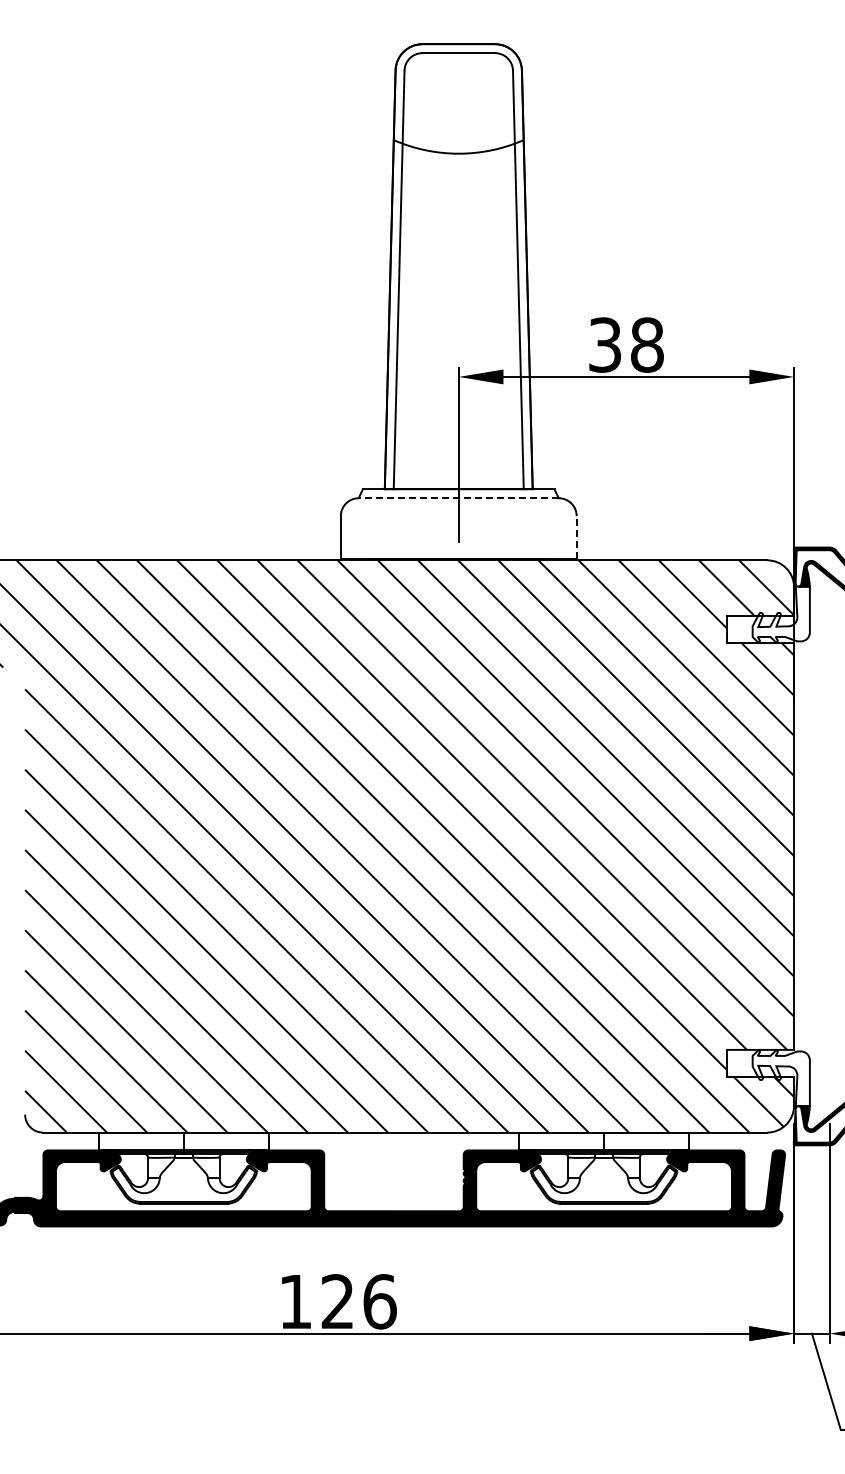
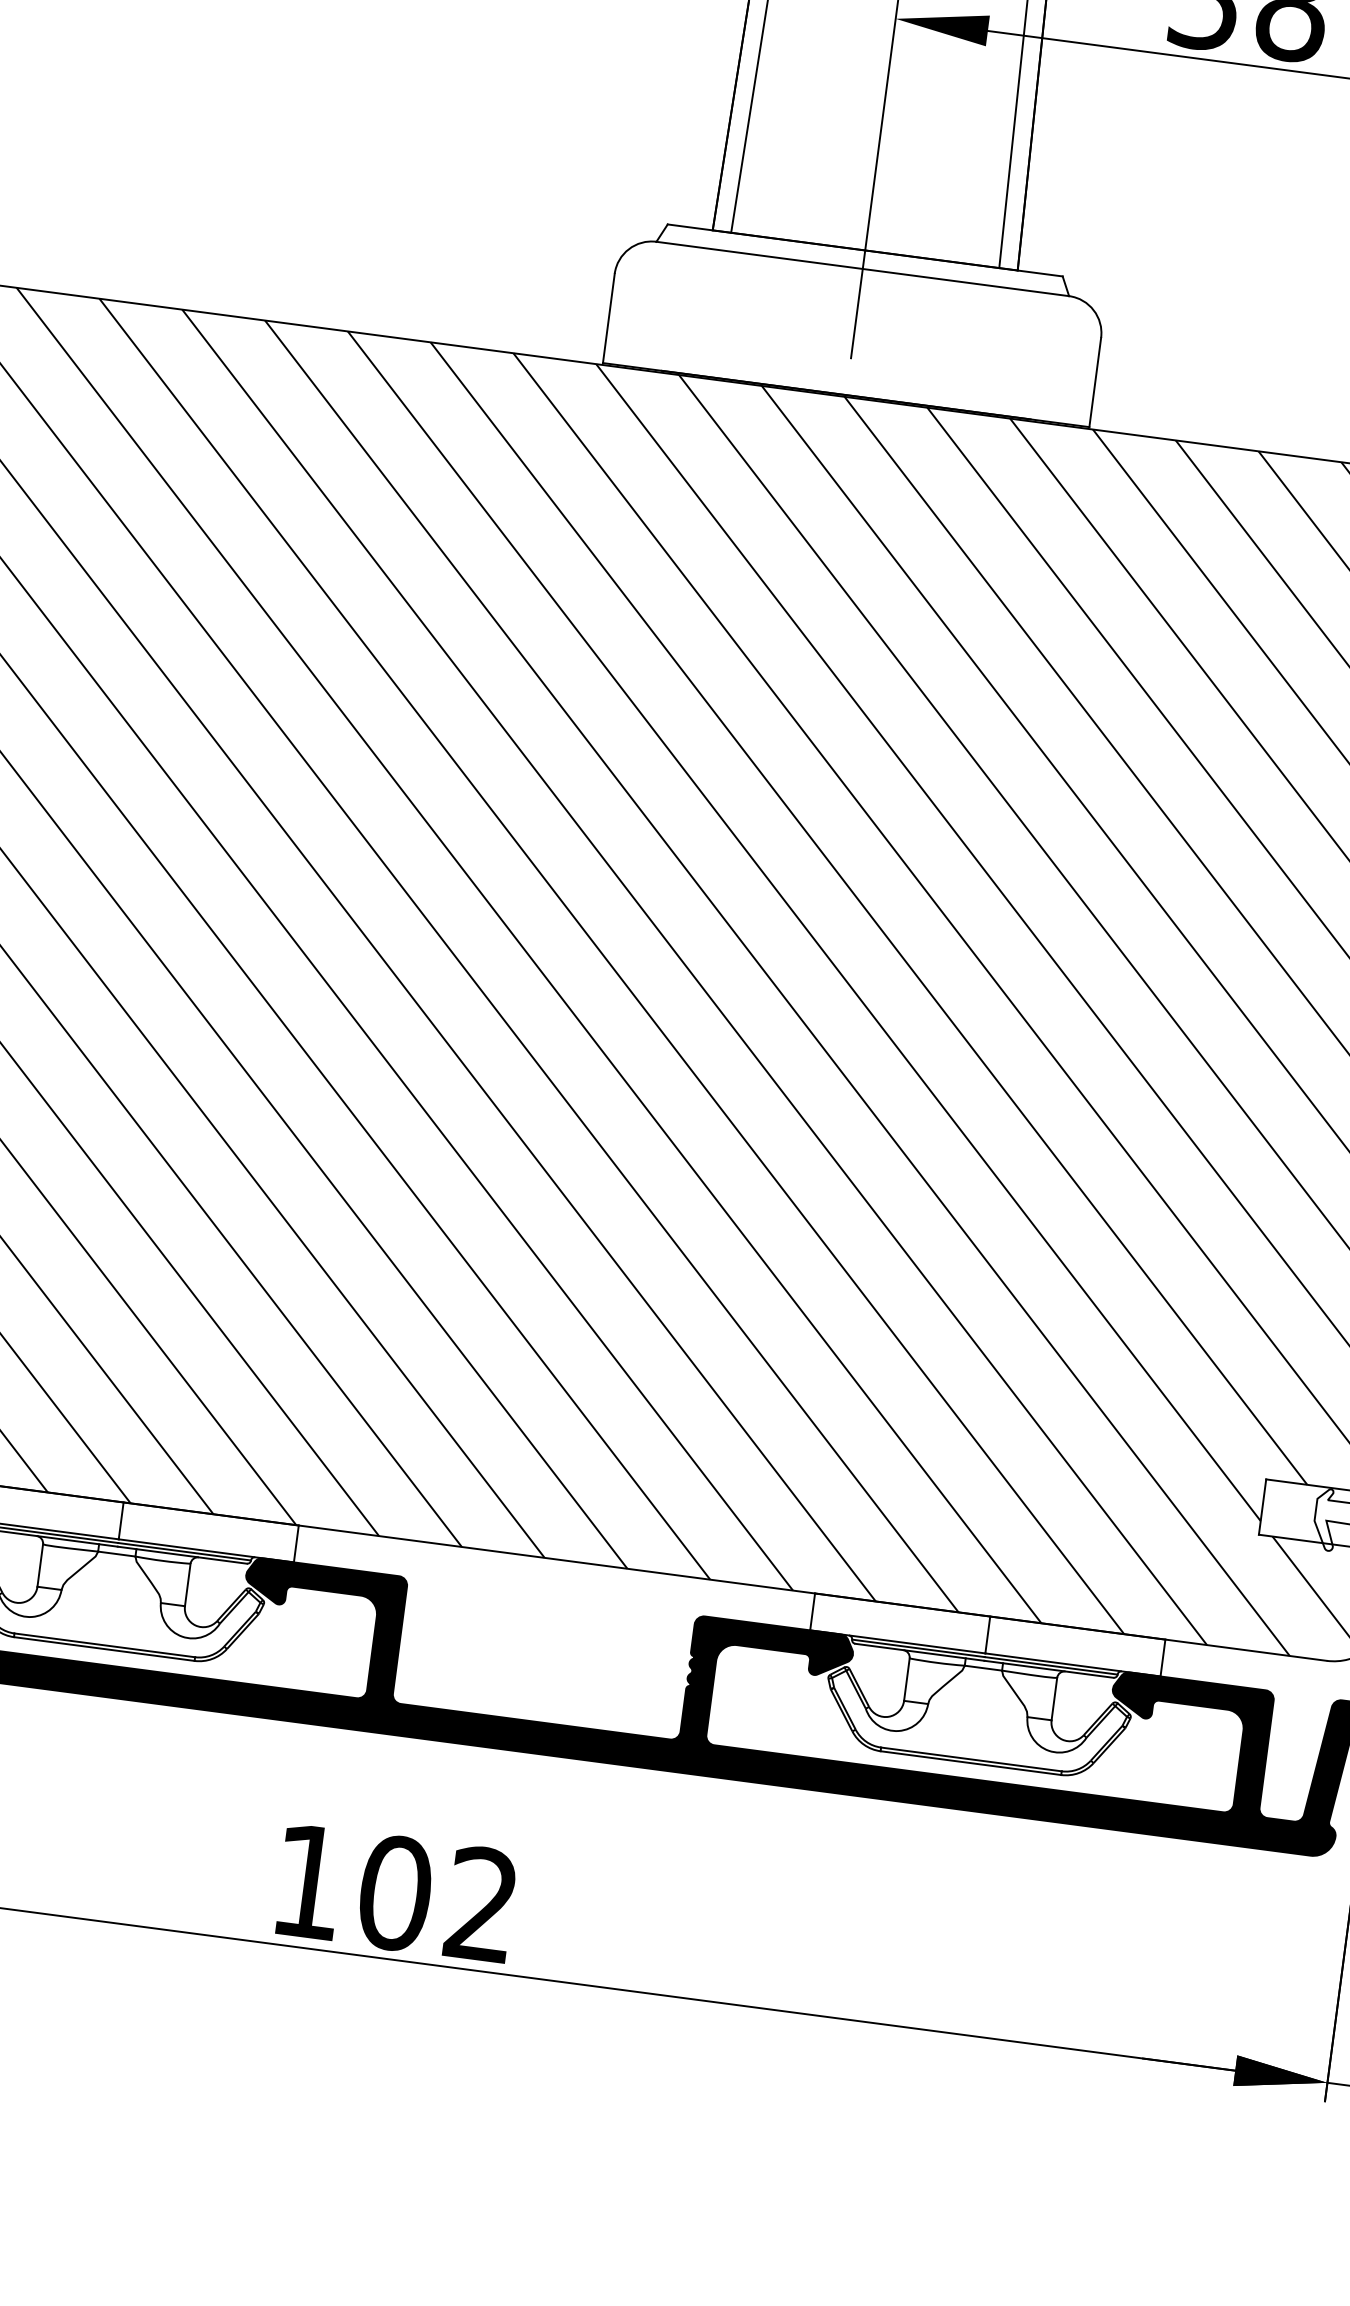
line: (458, 498) -> (862, 269), dashed -> solid
line: (576, 537) -> (1094, 381), dashed -> solid
text: (358, 1301) -> (437, 1898), 126 -> 102

